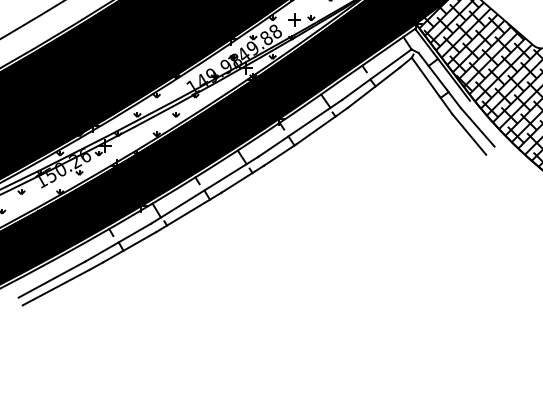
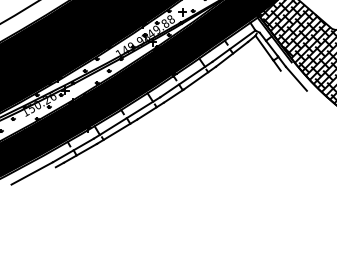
line: (468, 133) -> (290, 82), removed
line: (55, 287) -> (34, 178), removed

